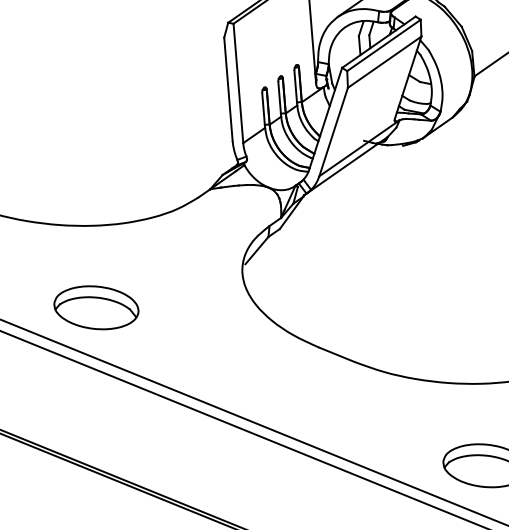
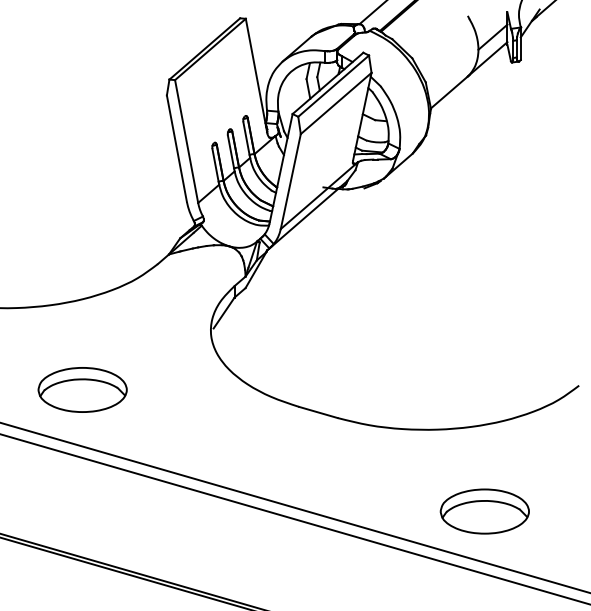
part: (96, 307) -> (82, 389), moved

